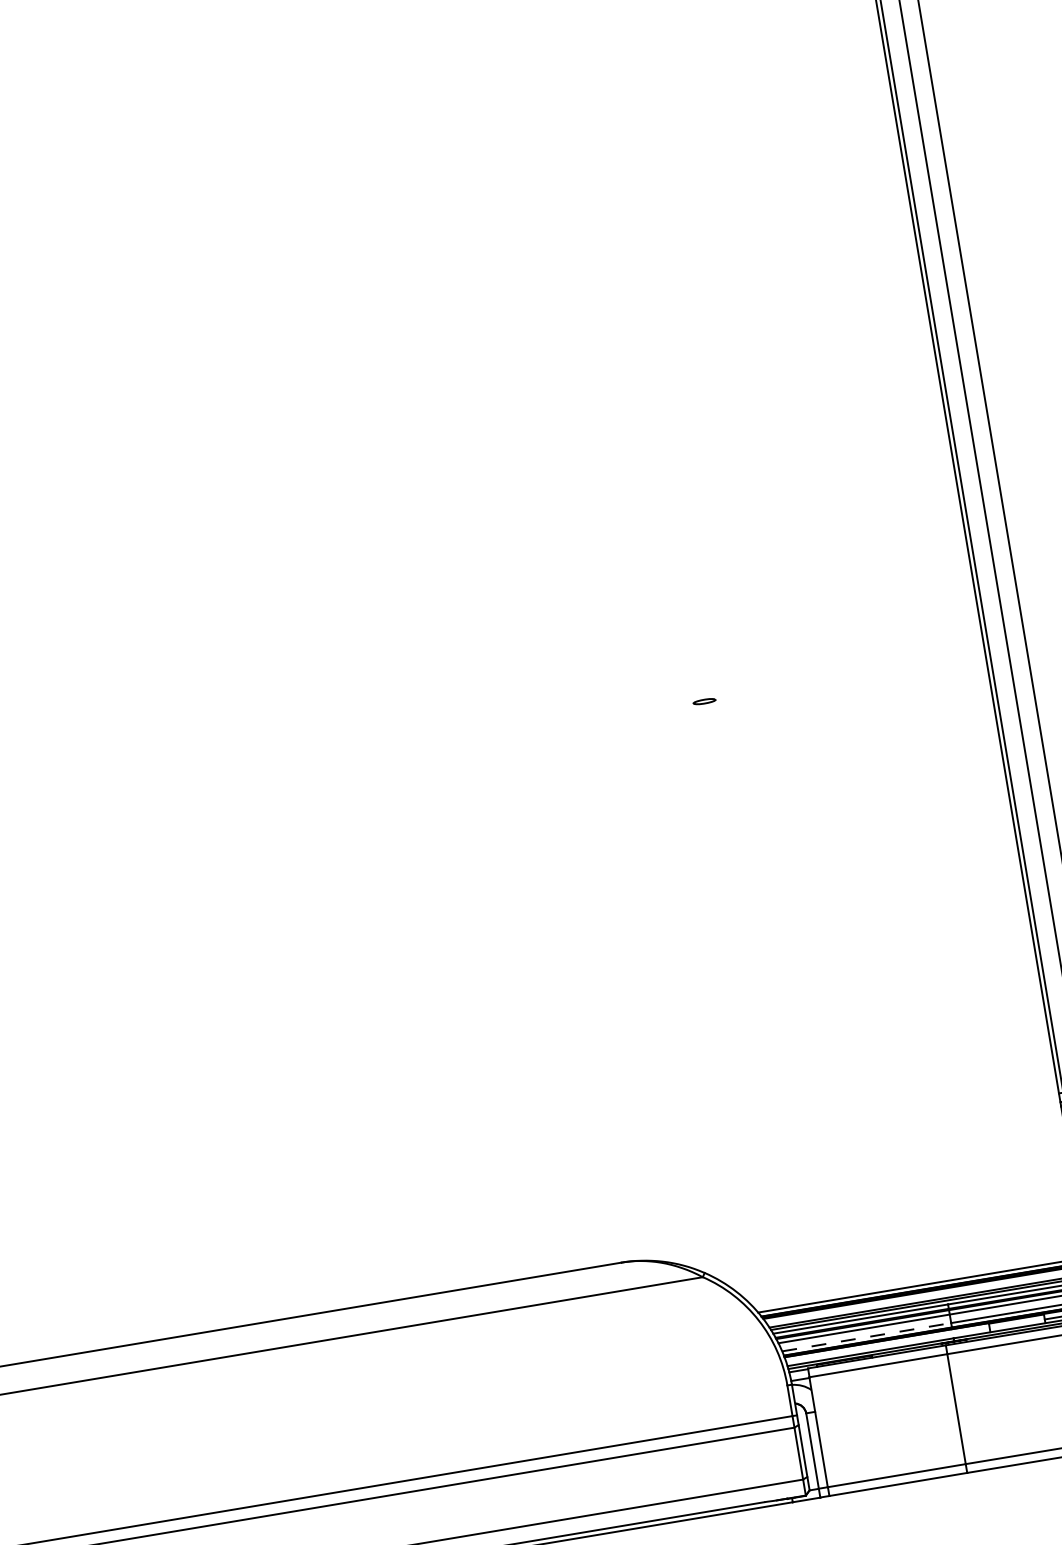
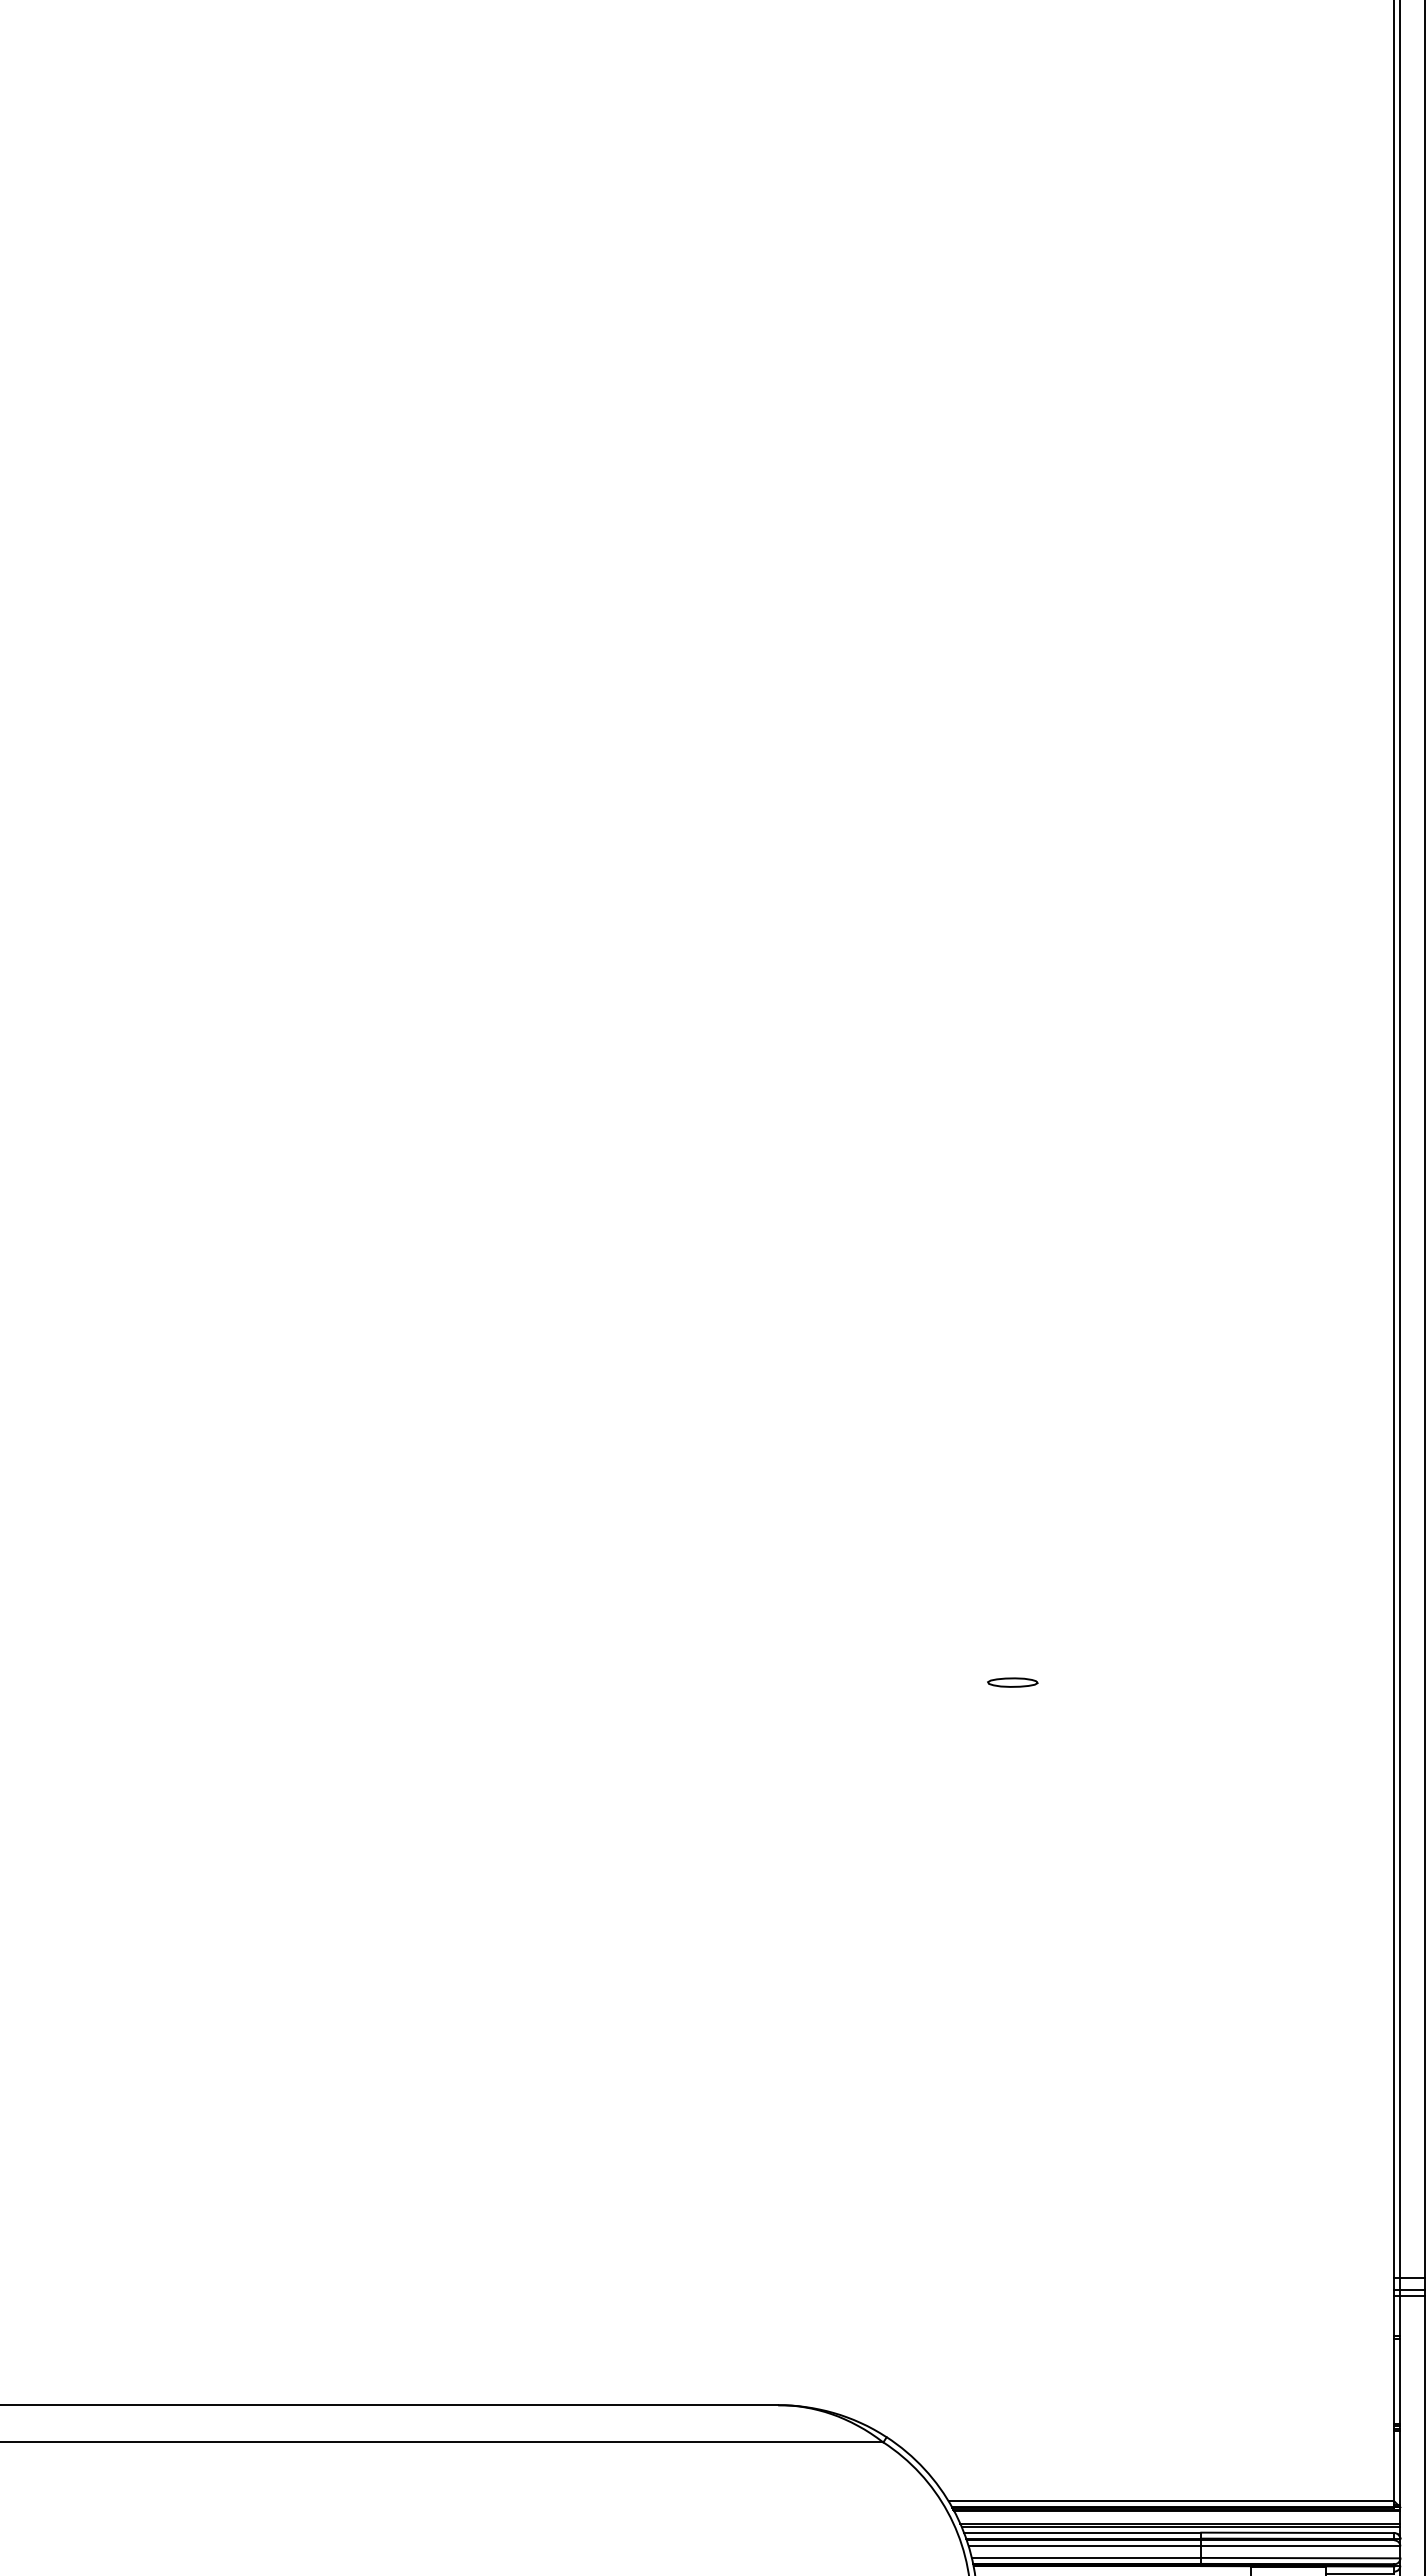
part: (704, 701) -> (1012, 1682), size x1.67
line: (866, 1336) -> (1086, 2557), dashed -> solid

